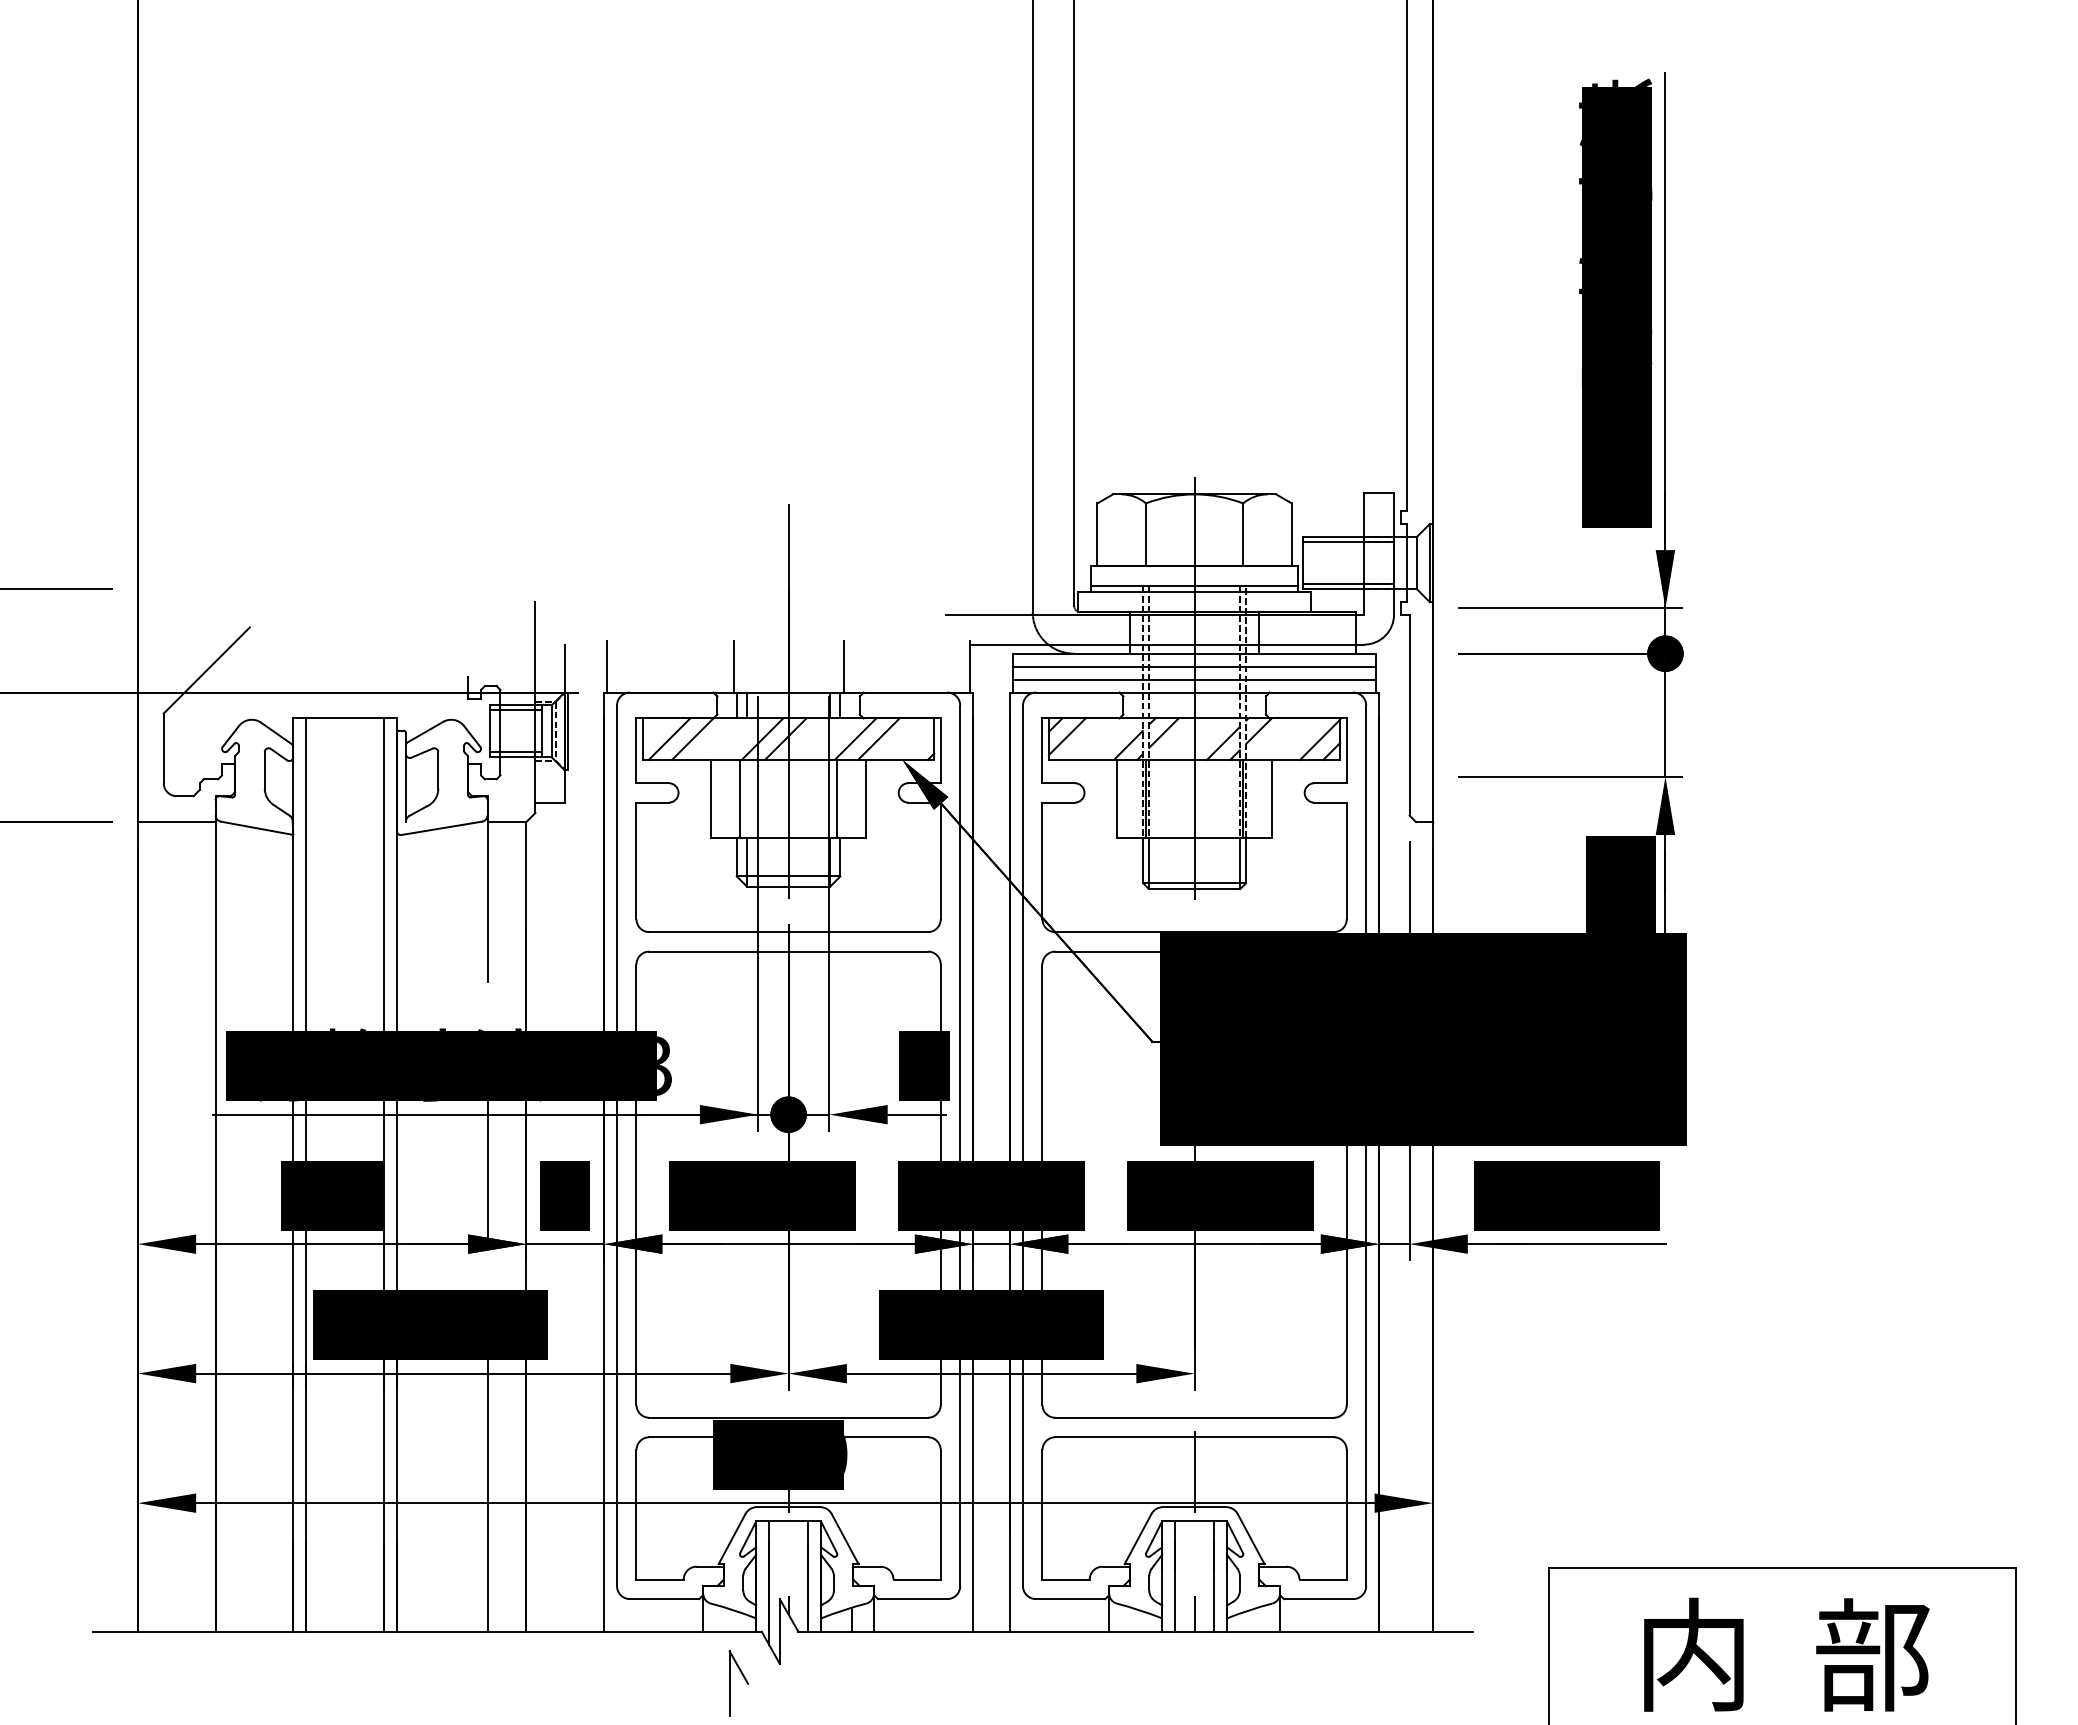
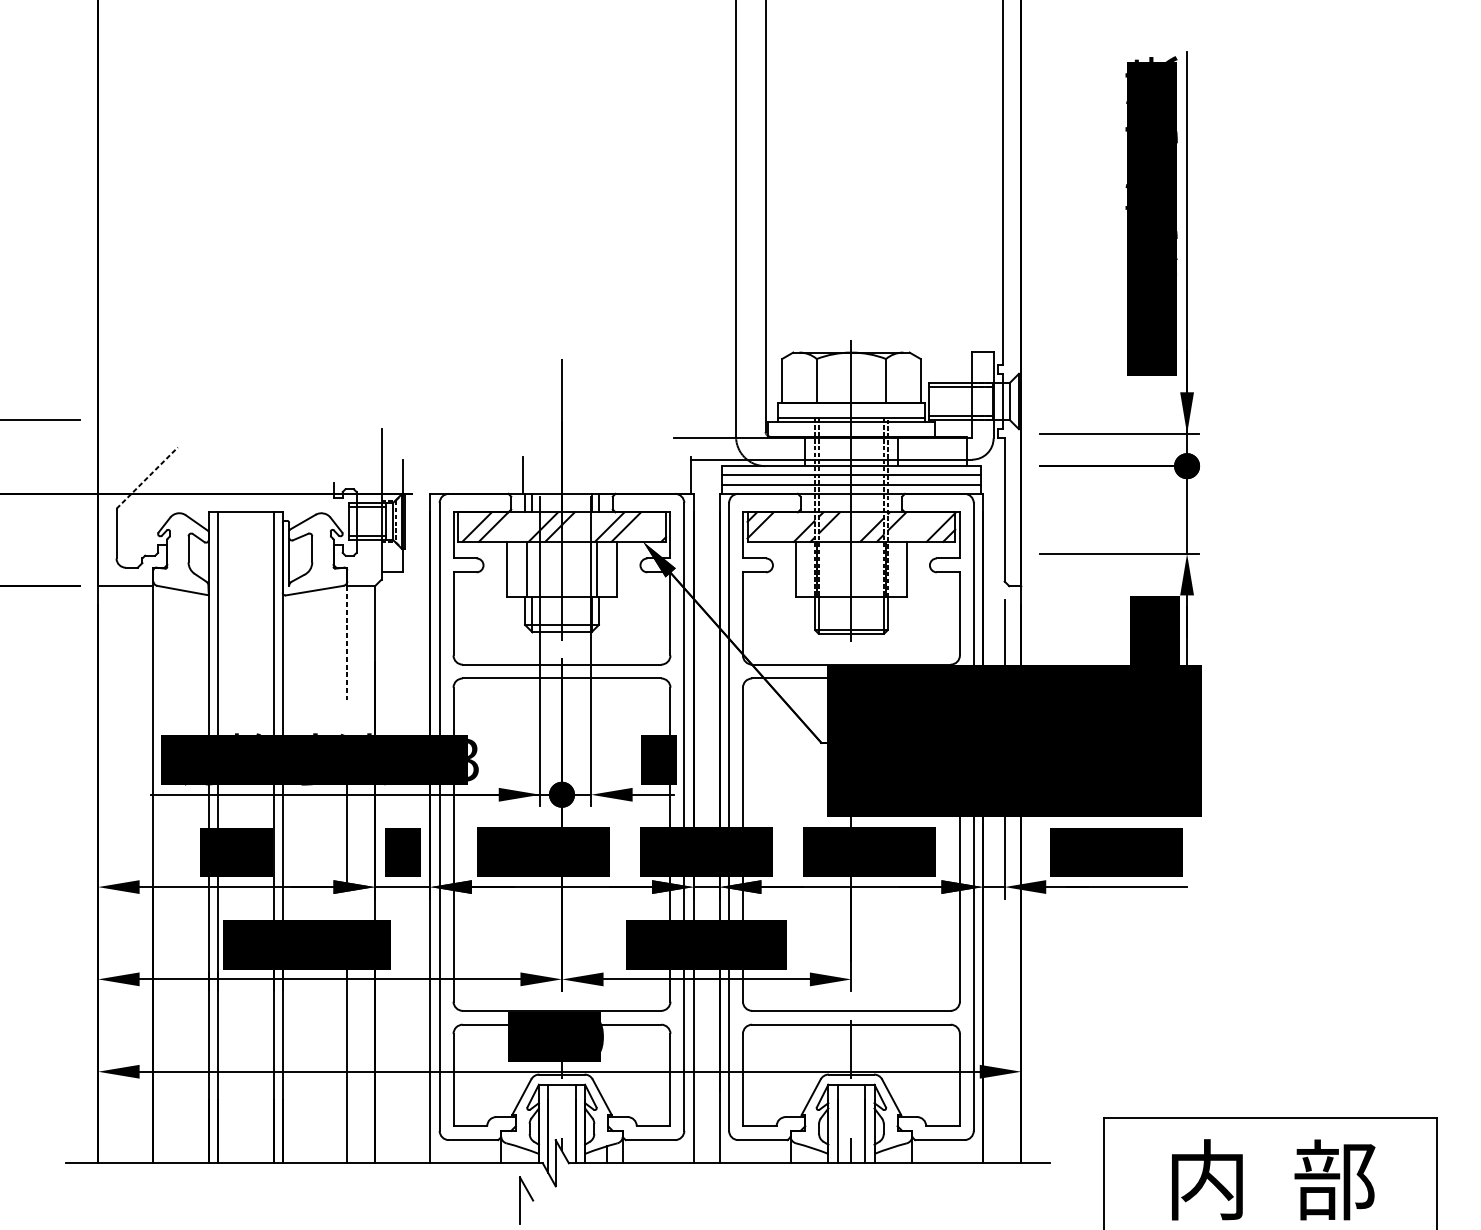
line: (607, 666) -> (432, 475), removed
line: (843, 666) -> (601, 475), removed
line: (206, 670) -> (147, 478), solid -> dashed
line: (487, 901) -> (347, 642), solid -> dashed

